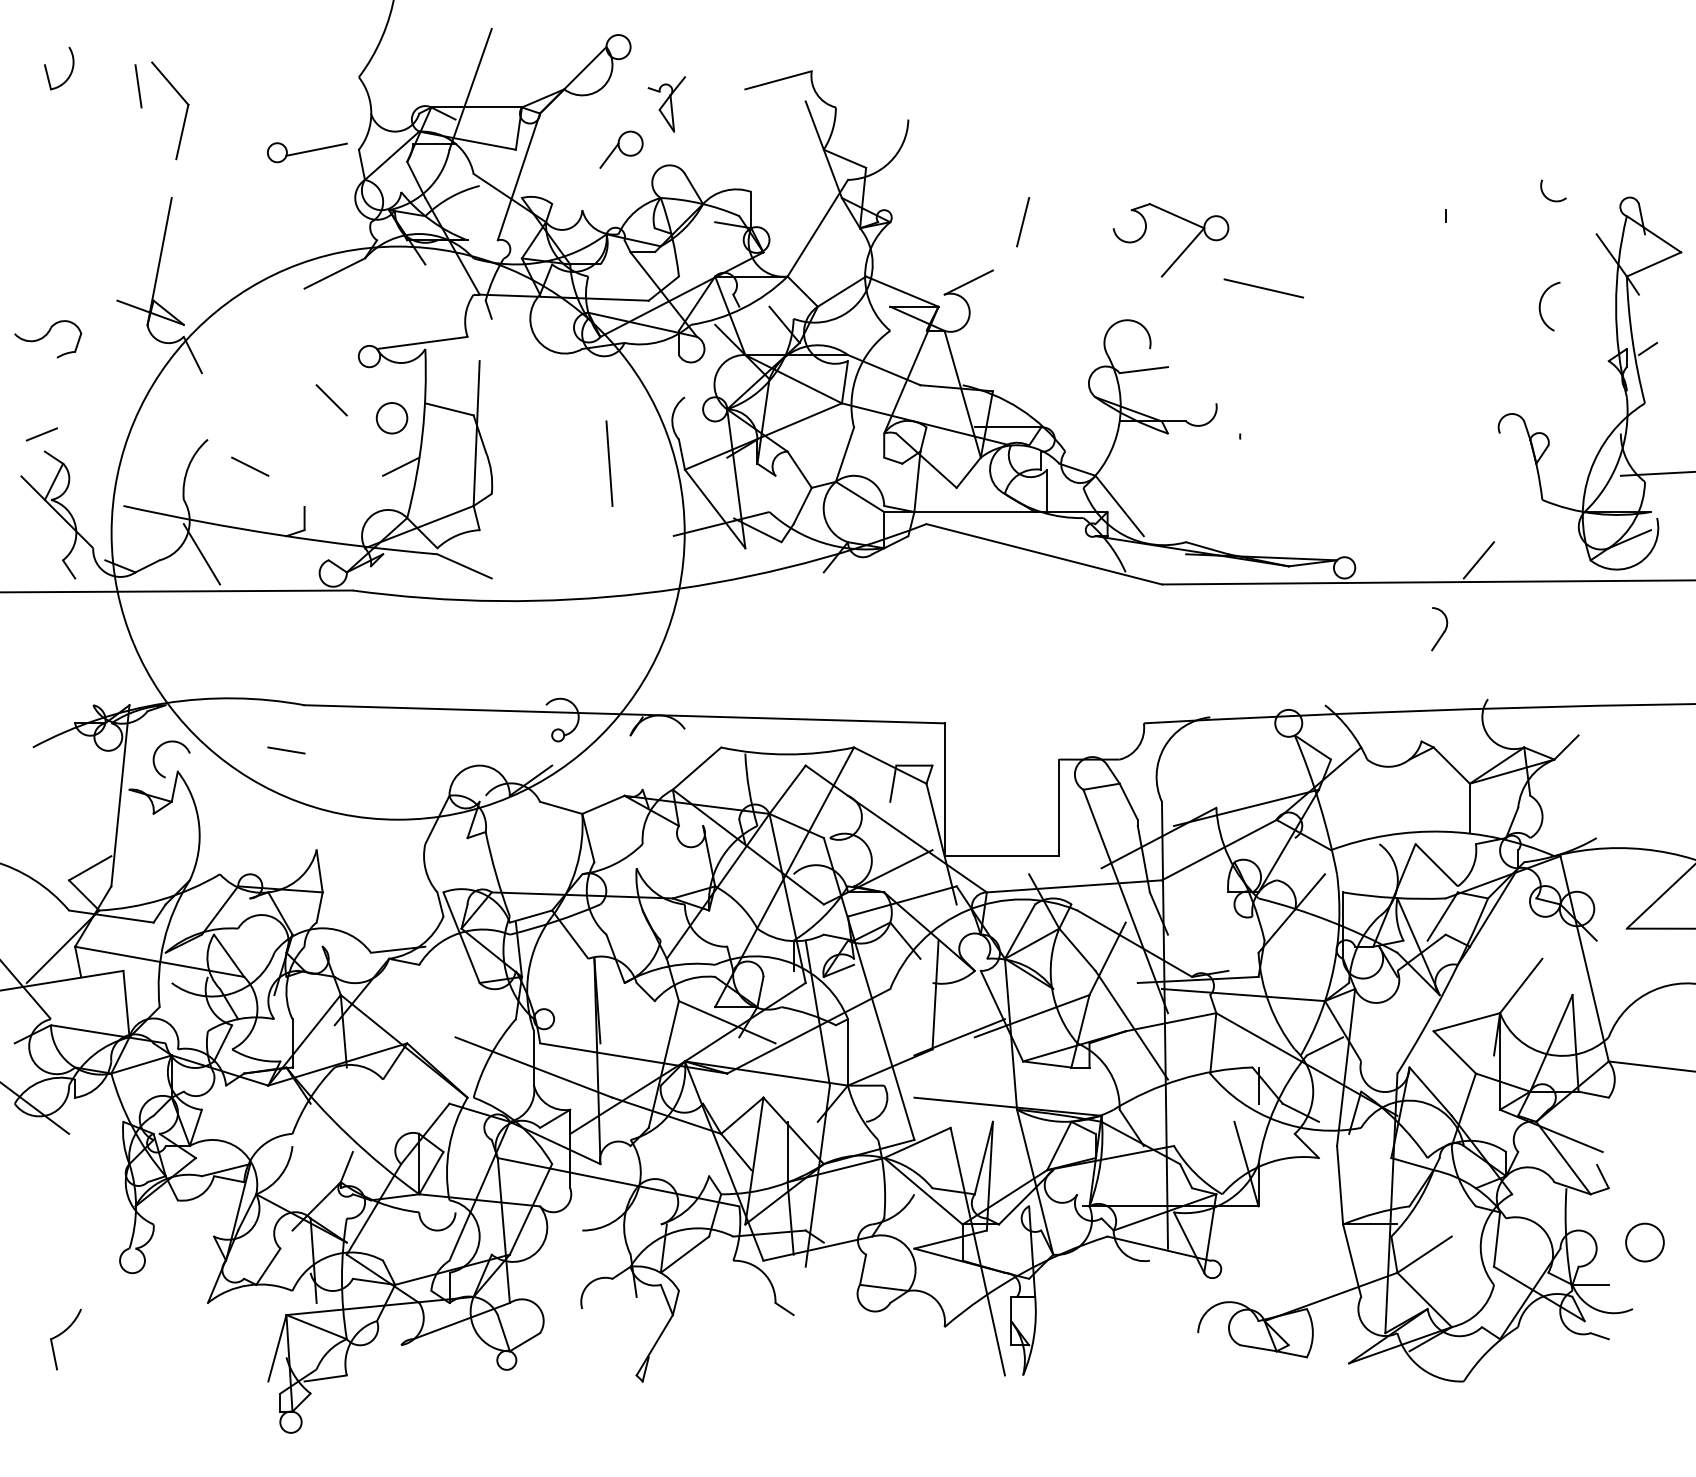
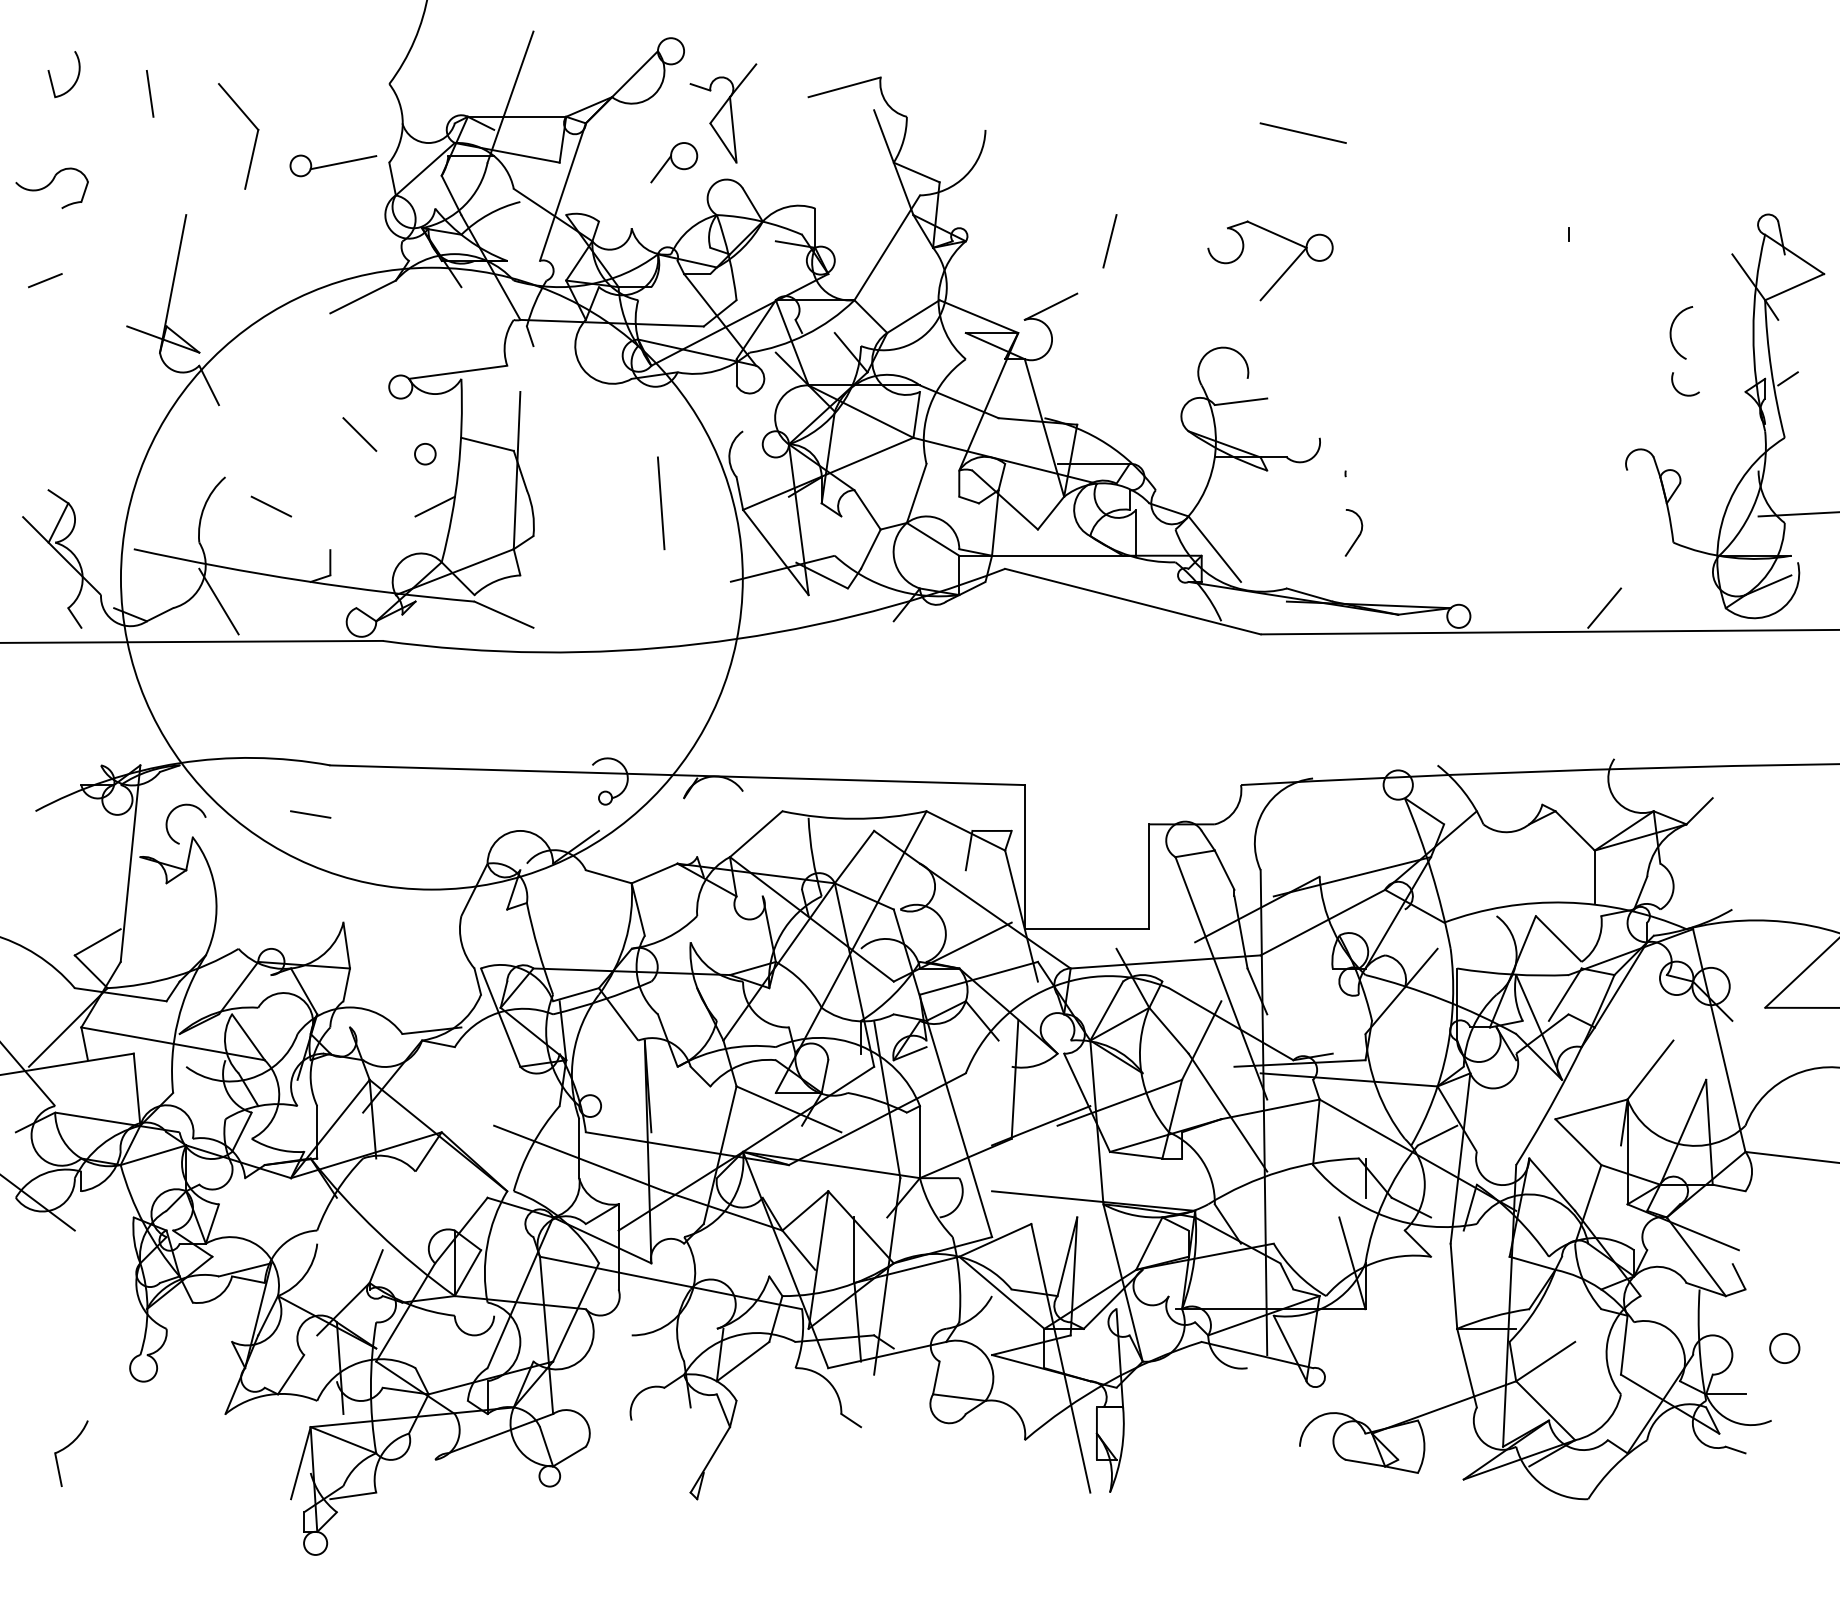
part: (666, 104) -> (723, 113), size x1.67
part: (184, 115) -> (254, 141), moved
arc: (1549, 198) -> (1681, 392), moved
line: (1263, 287) -> (1302, 132), moved
part: (47, 339) -> (51, 188), moved
circle: (392, 418) -> (425, 454), size x0.62
line: (42, 434) -> (45, 280), moved
part: (1439, 628) -> (1353, 532), moved
circle: (1644, 1242) -> (1784, 1348), size x0.71

